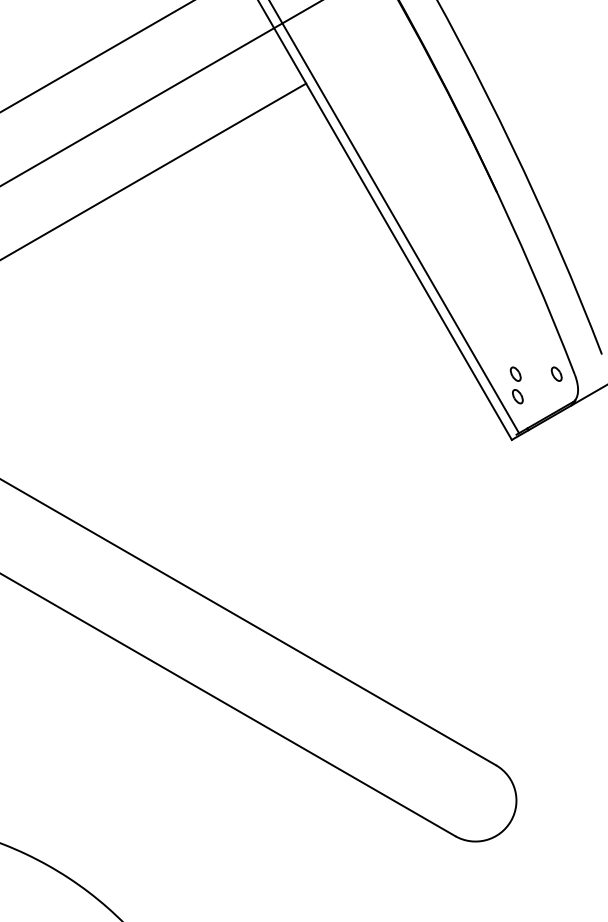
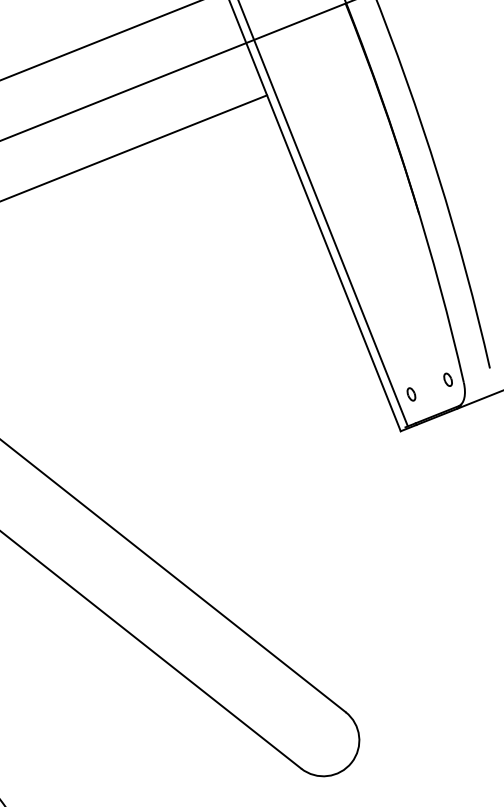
part: (515, 373) -> (412, 373), removed

